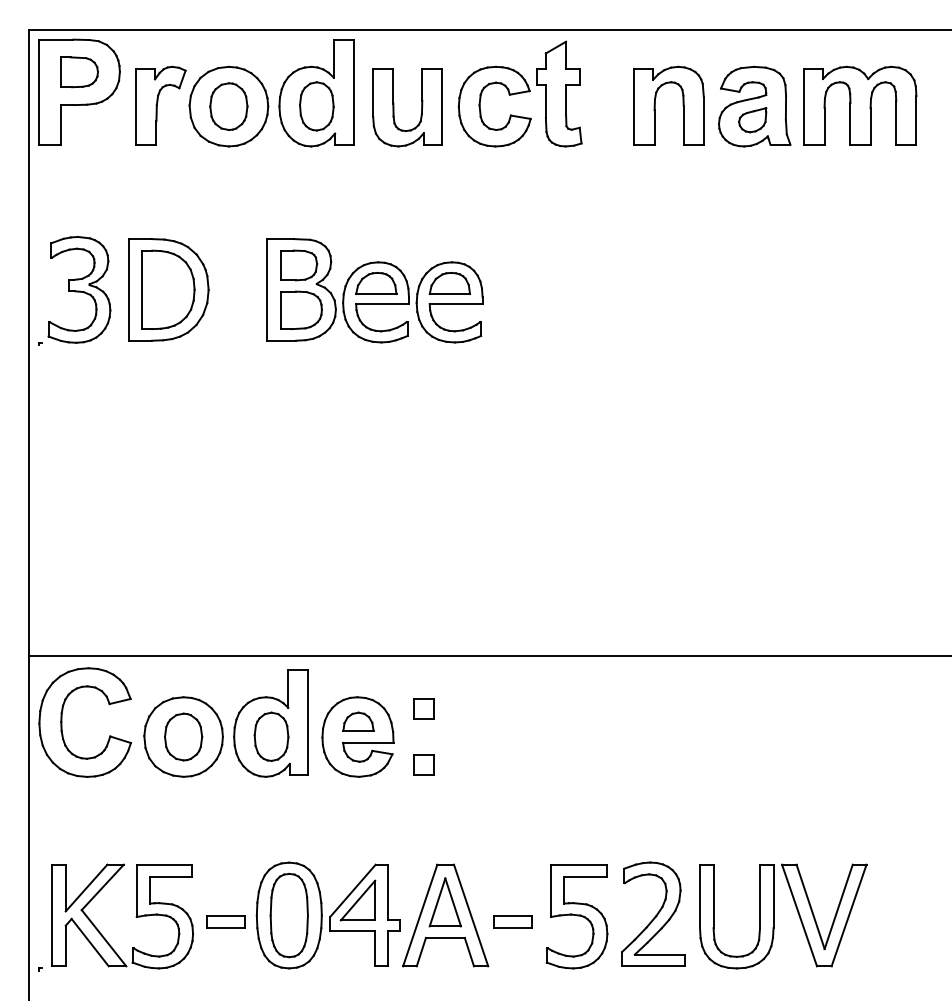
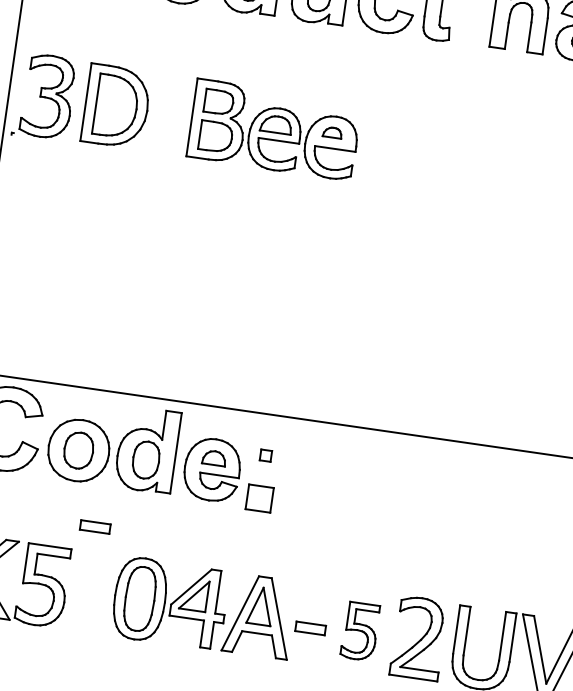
part: (449, 283) -> (332, 132), size x0.6
part: (423, 708) -> (265, 455), size x0.7
part: (423, 764) -> (259, 498), size x1.6
part: (576, 916) -> (359, 631), size x0.7
part: (225, 921) -> (95, 526), moved

